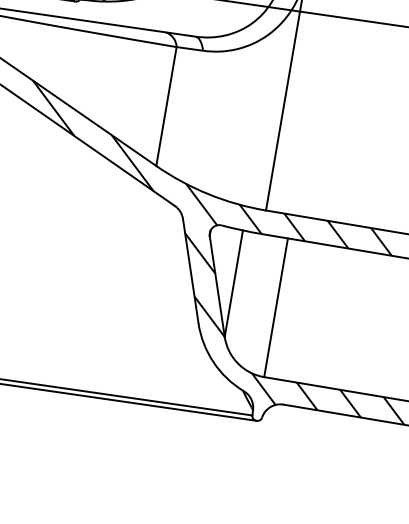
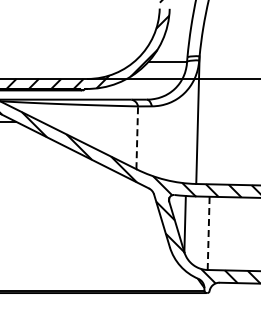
line: (167, 105) -> (137, 137), solid -> dashed
line: (275, 307) -> (208, 233), solid -> dashed

